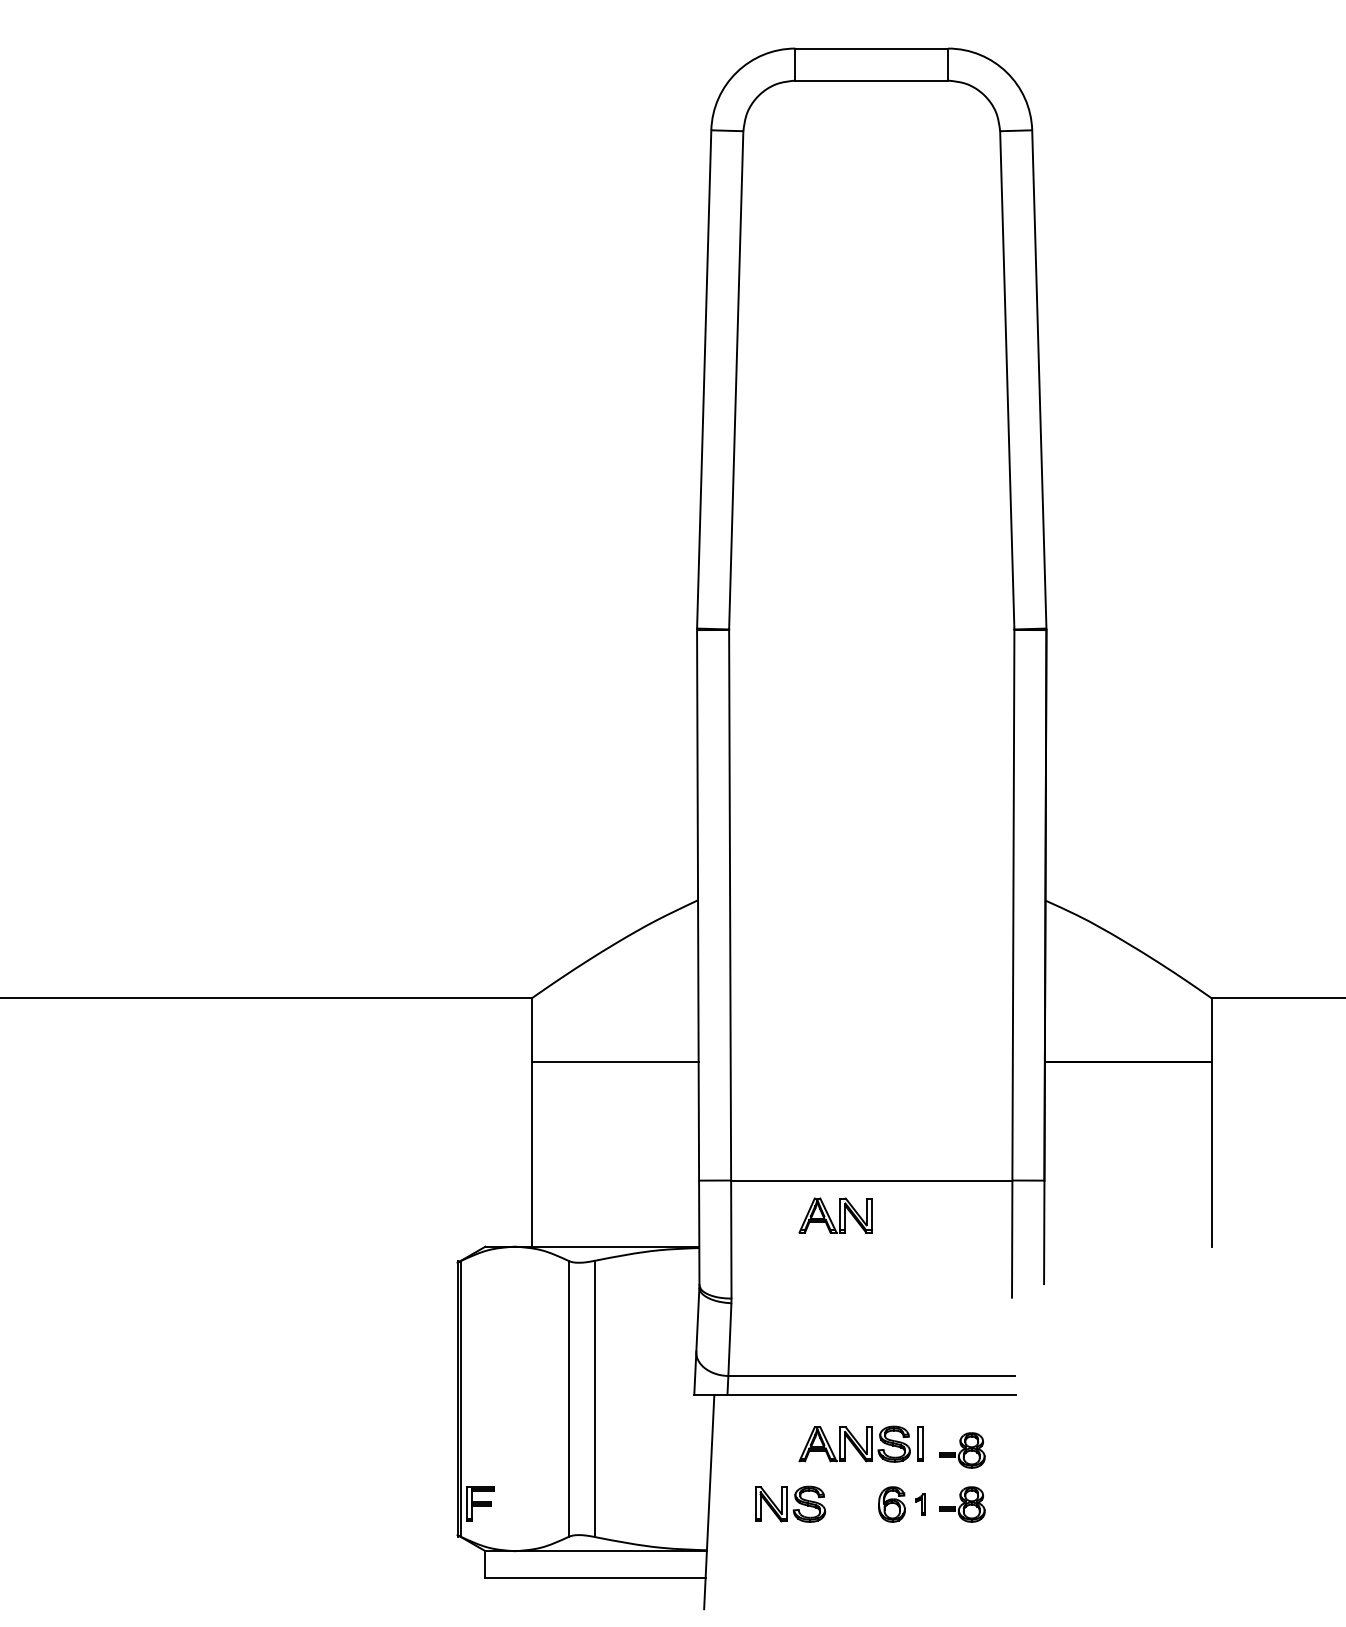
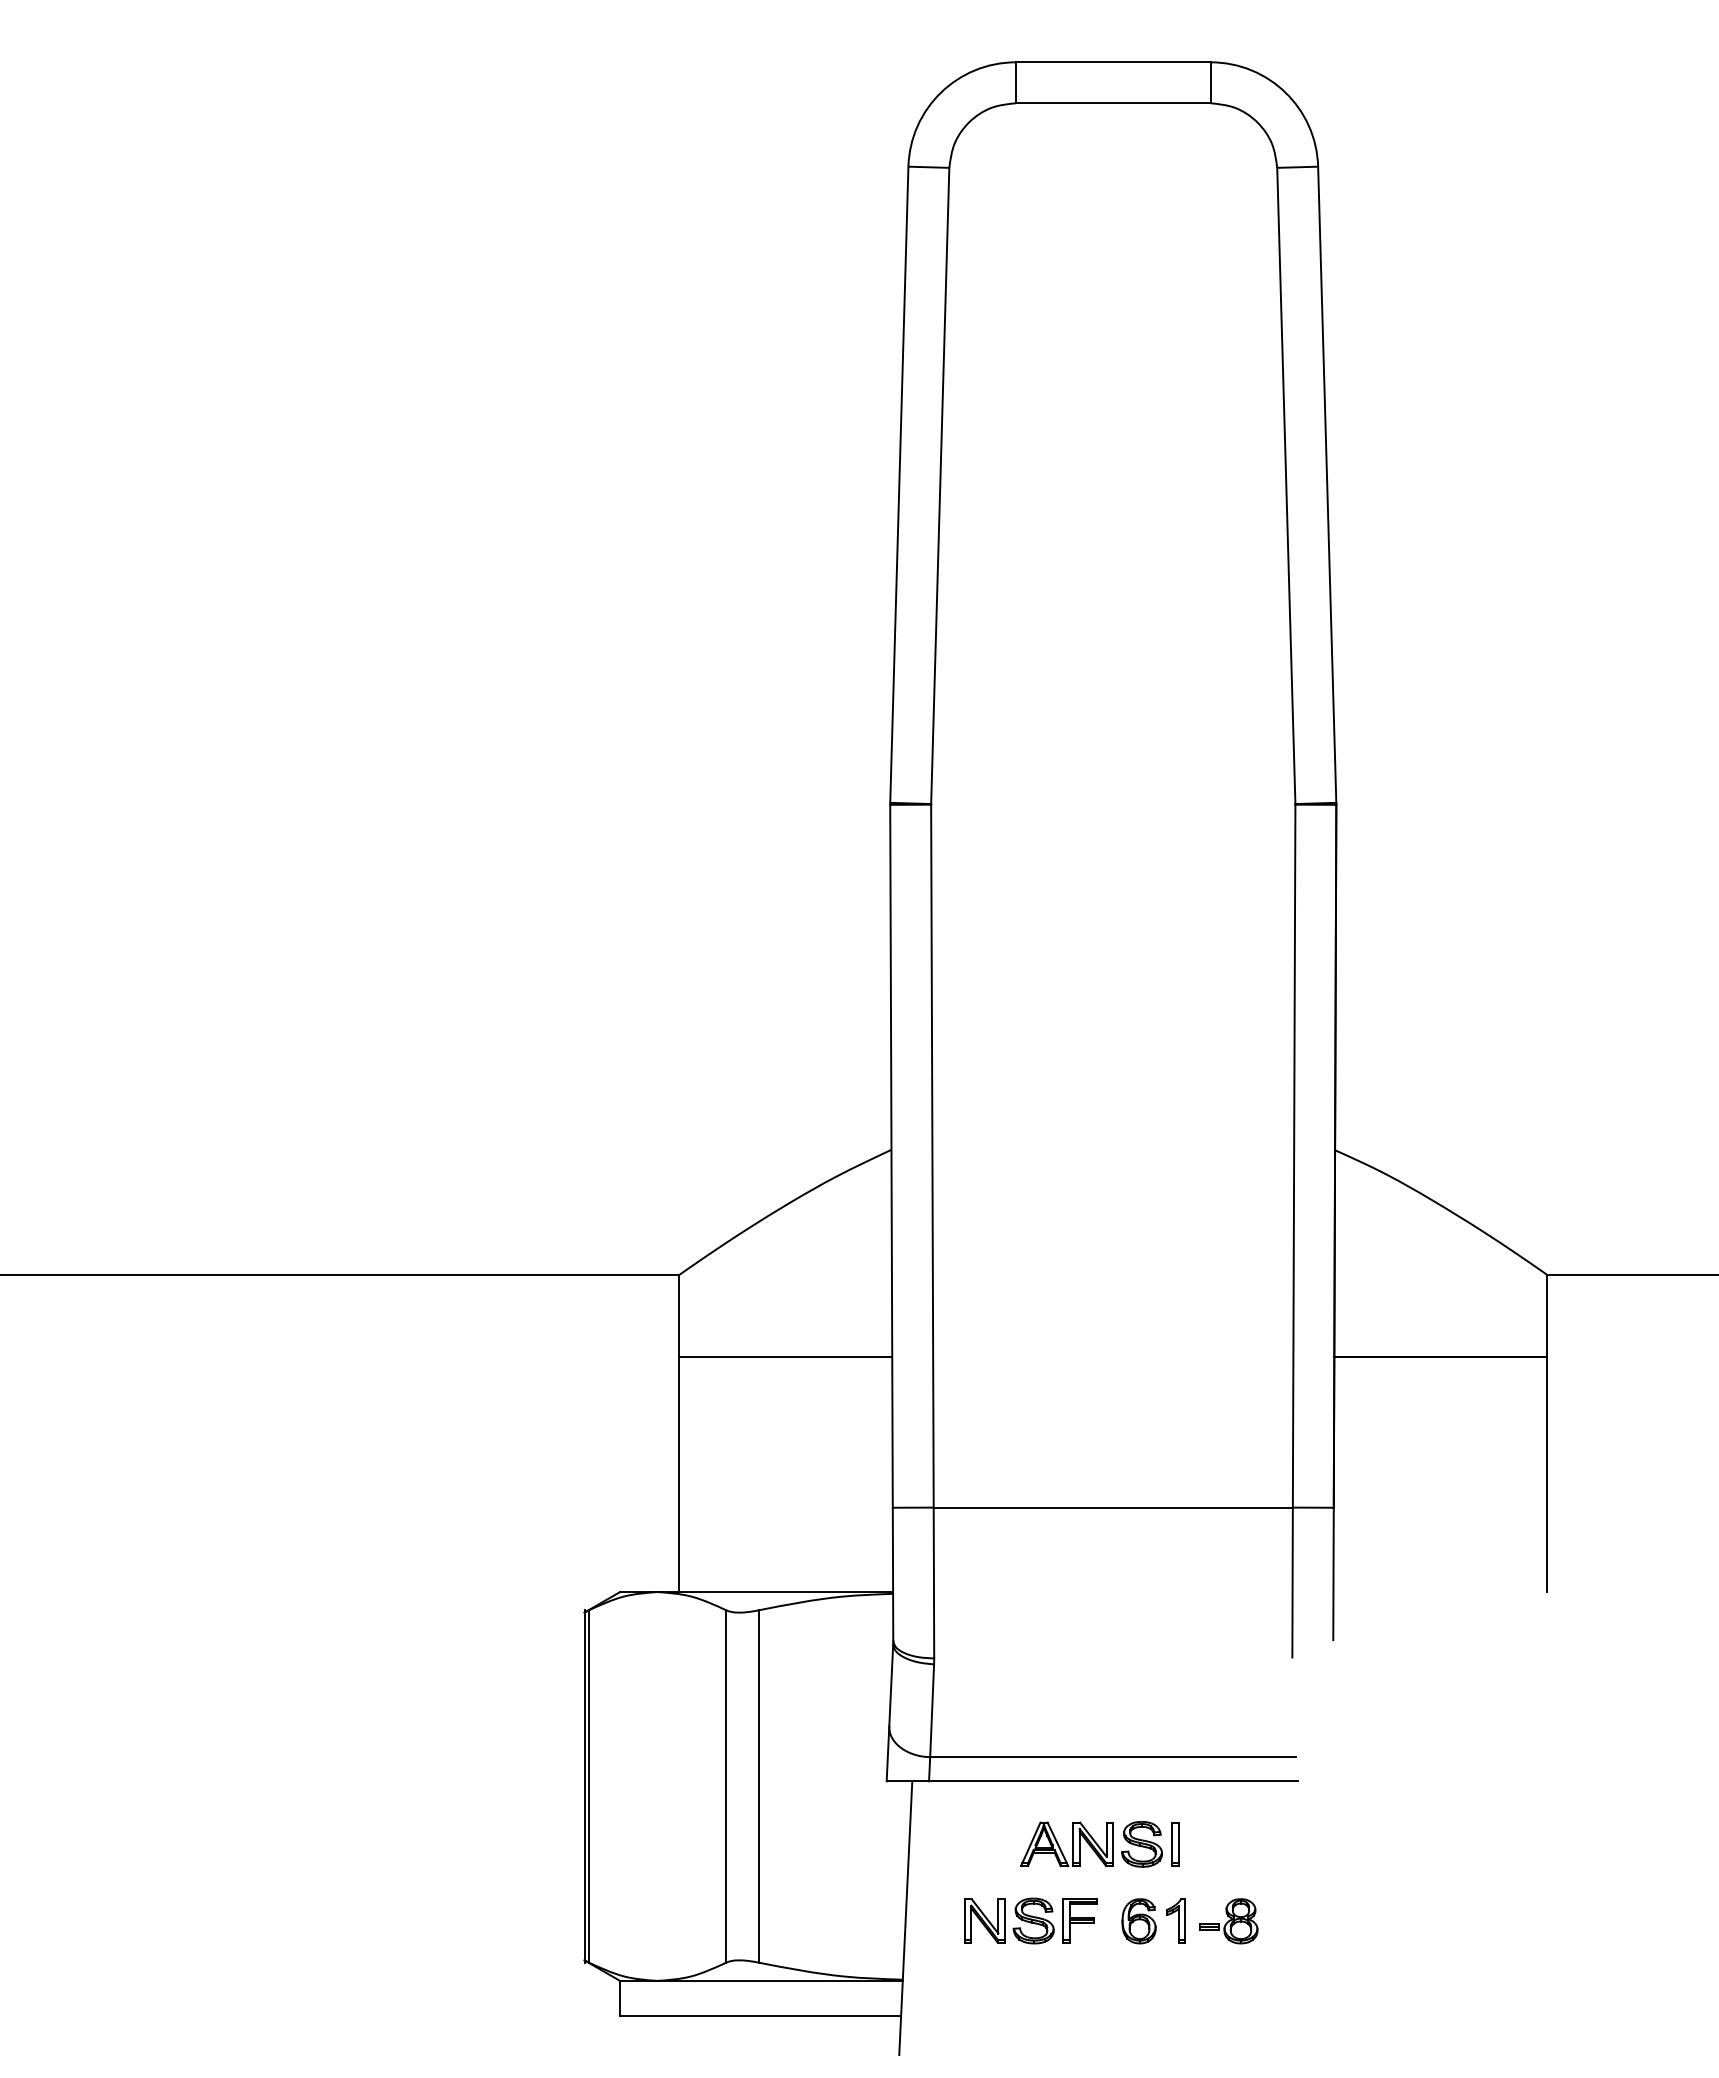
part: (835, 1215) -> (1066, 1552), removed
part: (962, 1450) -> (1228, 1852), removed
part: (479, 1503) -> (1079, 1920), moved
part: (920, 1503) -> (1175, 1920), size x1.67

